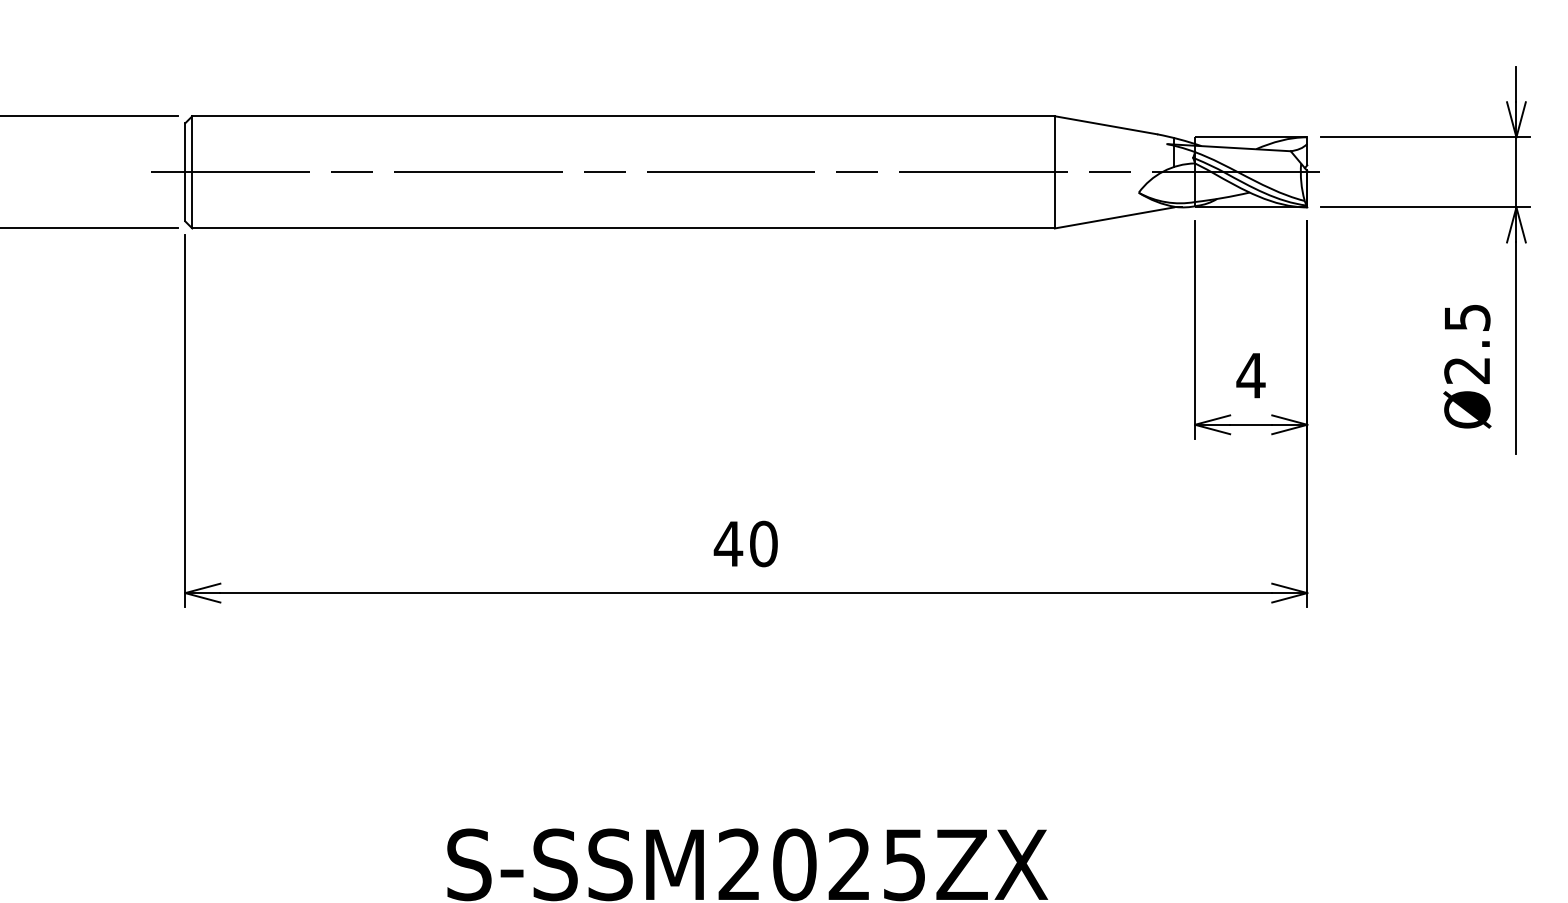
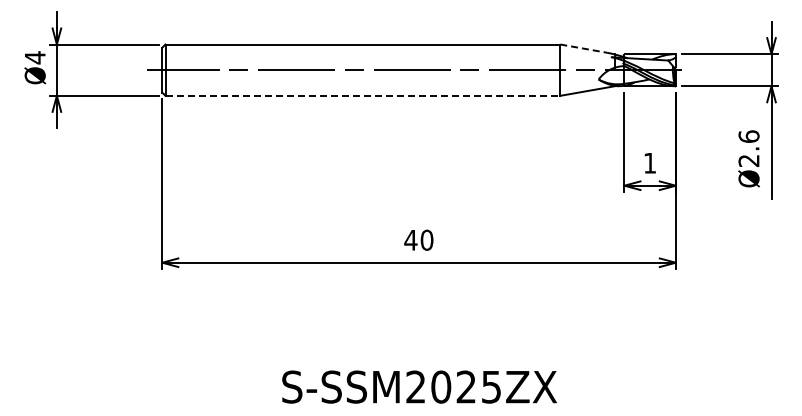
line: (1105, 124) -> (583, 48), solid -> dashed
line: (624, 227) -> (363, 95), solid -> dashed
text: (1466, 317) -> (748, 136), Ø2.5 -> Ø2.6
text: (1249, 376) -> (649, 163), 4 -> 1

